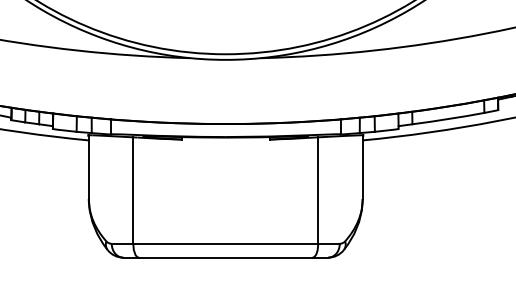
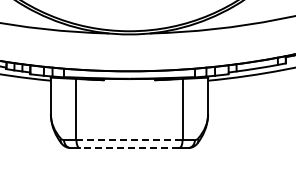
line: (227, 244) -> (130, 140), solid -> dashed
line: (225, 258) -> (129, 148), solid -> dashed

